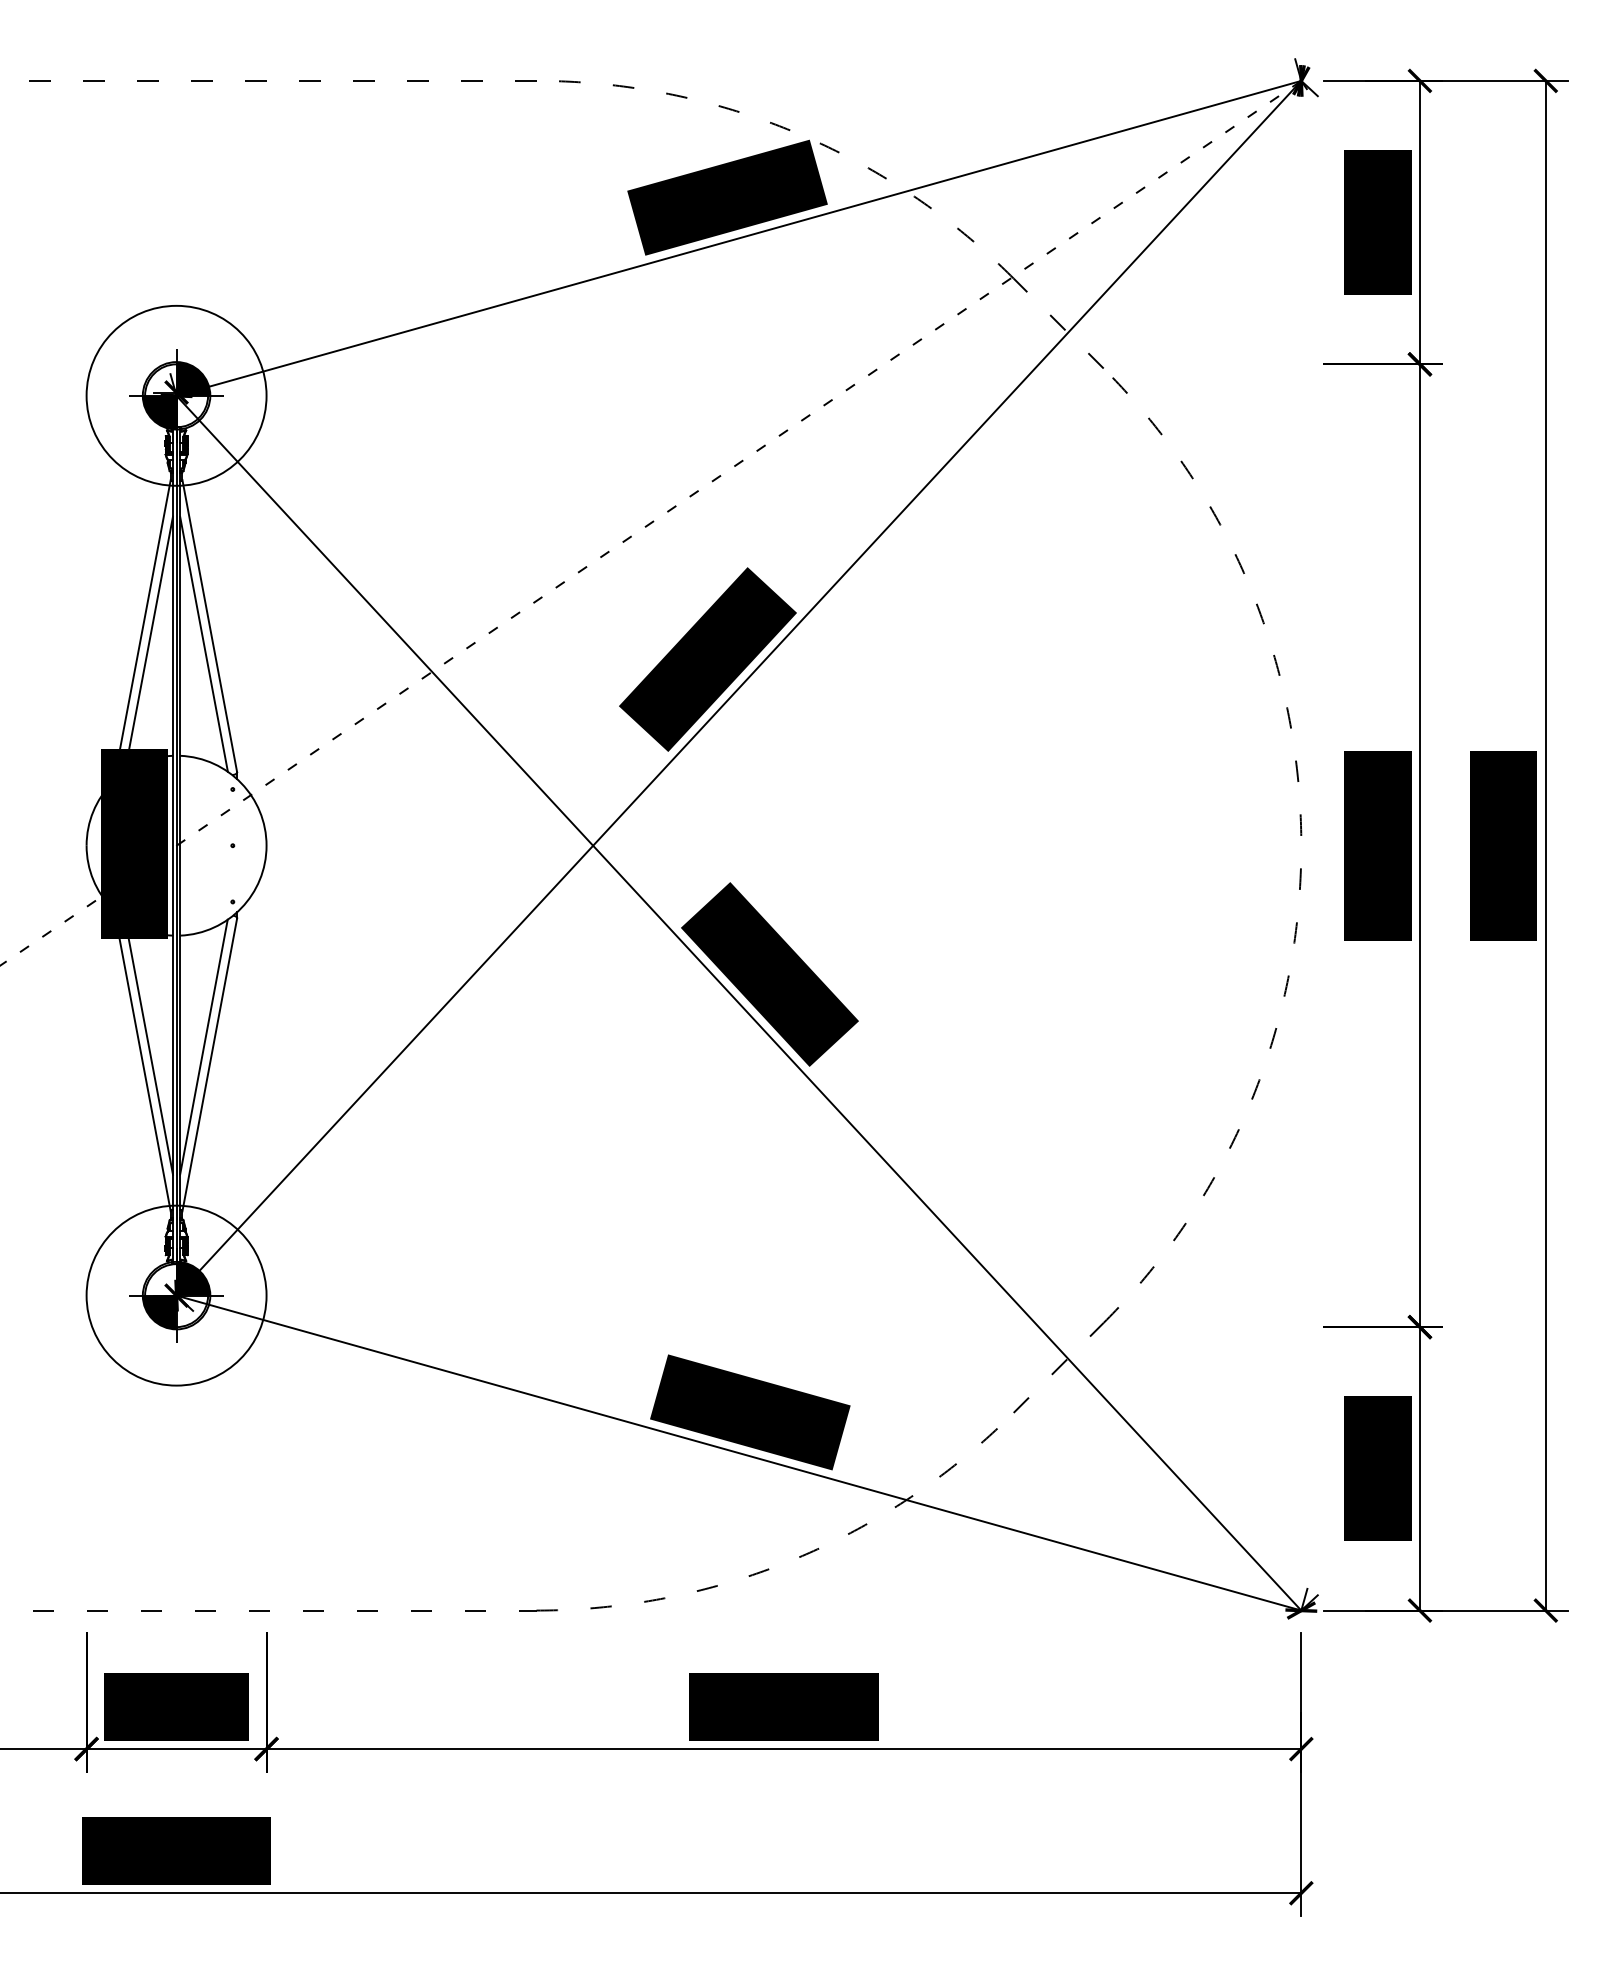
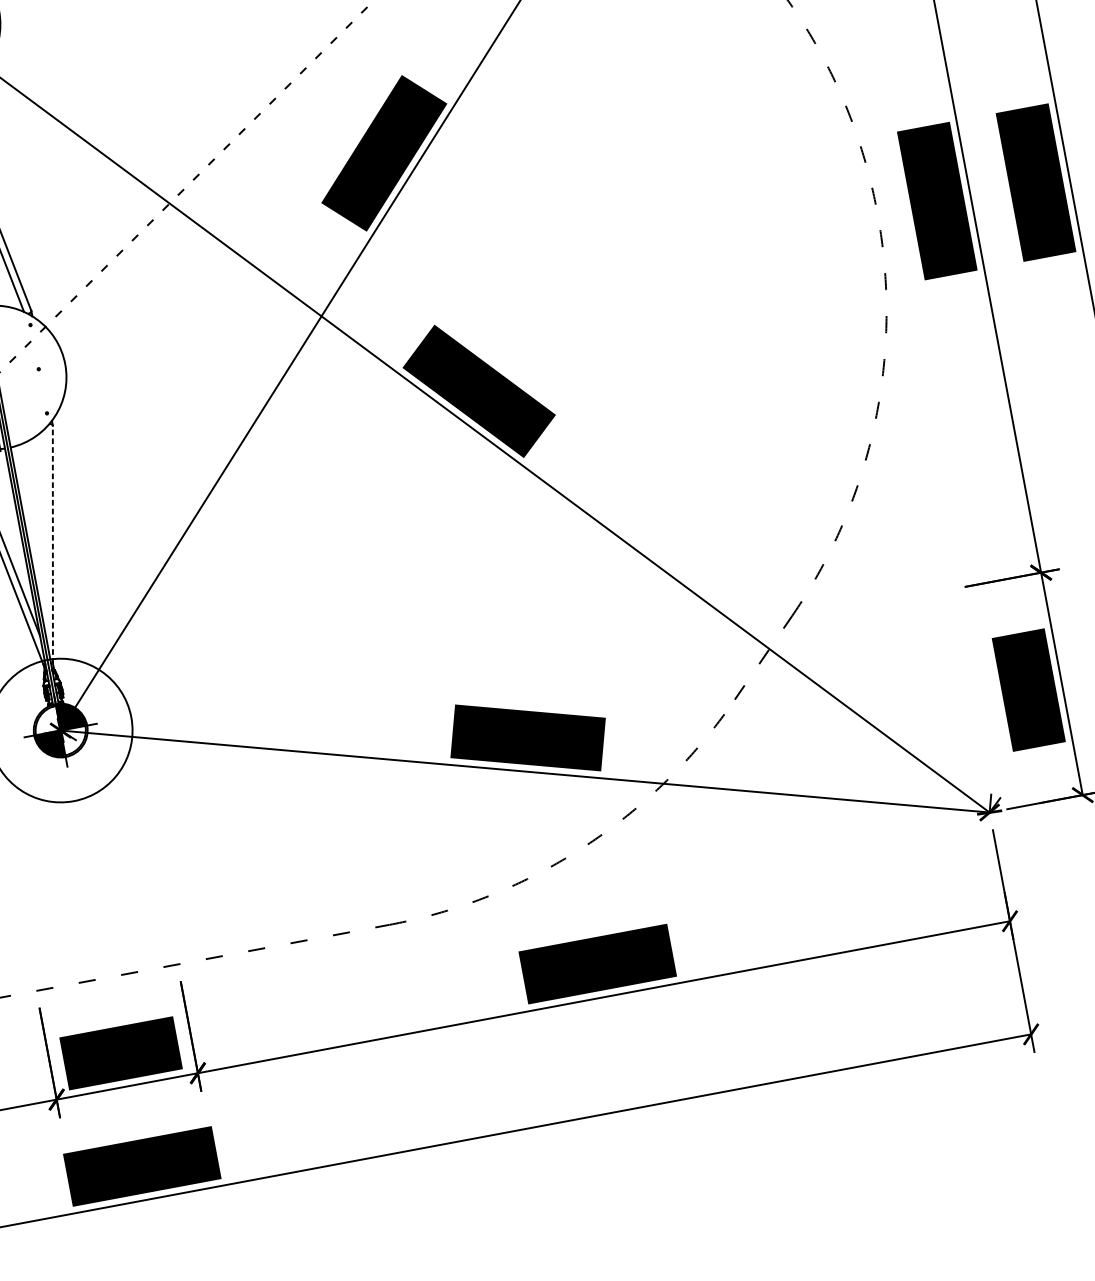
line: (203, 1046) -> (45, 531), removed
line: (209, 1064) -> (52, 544), solid -> dashed

